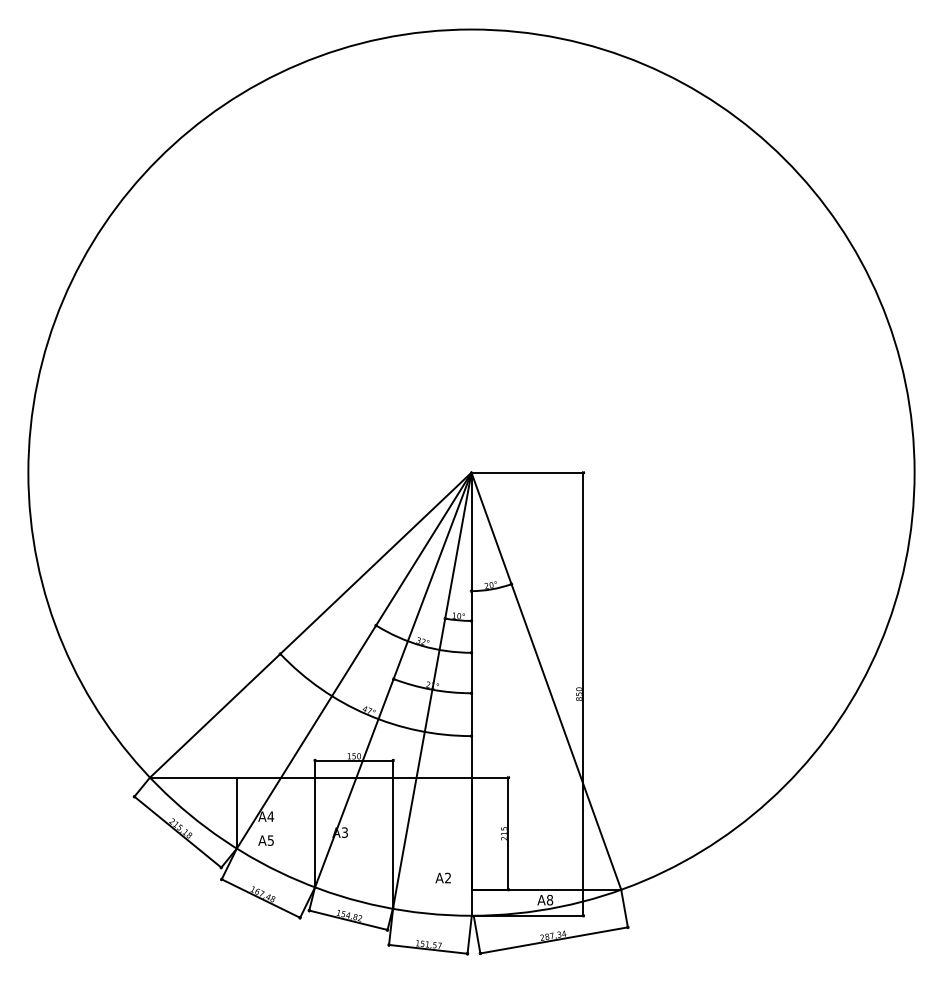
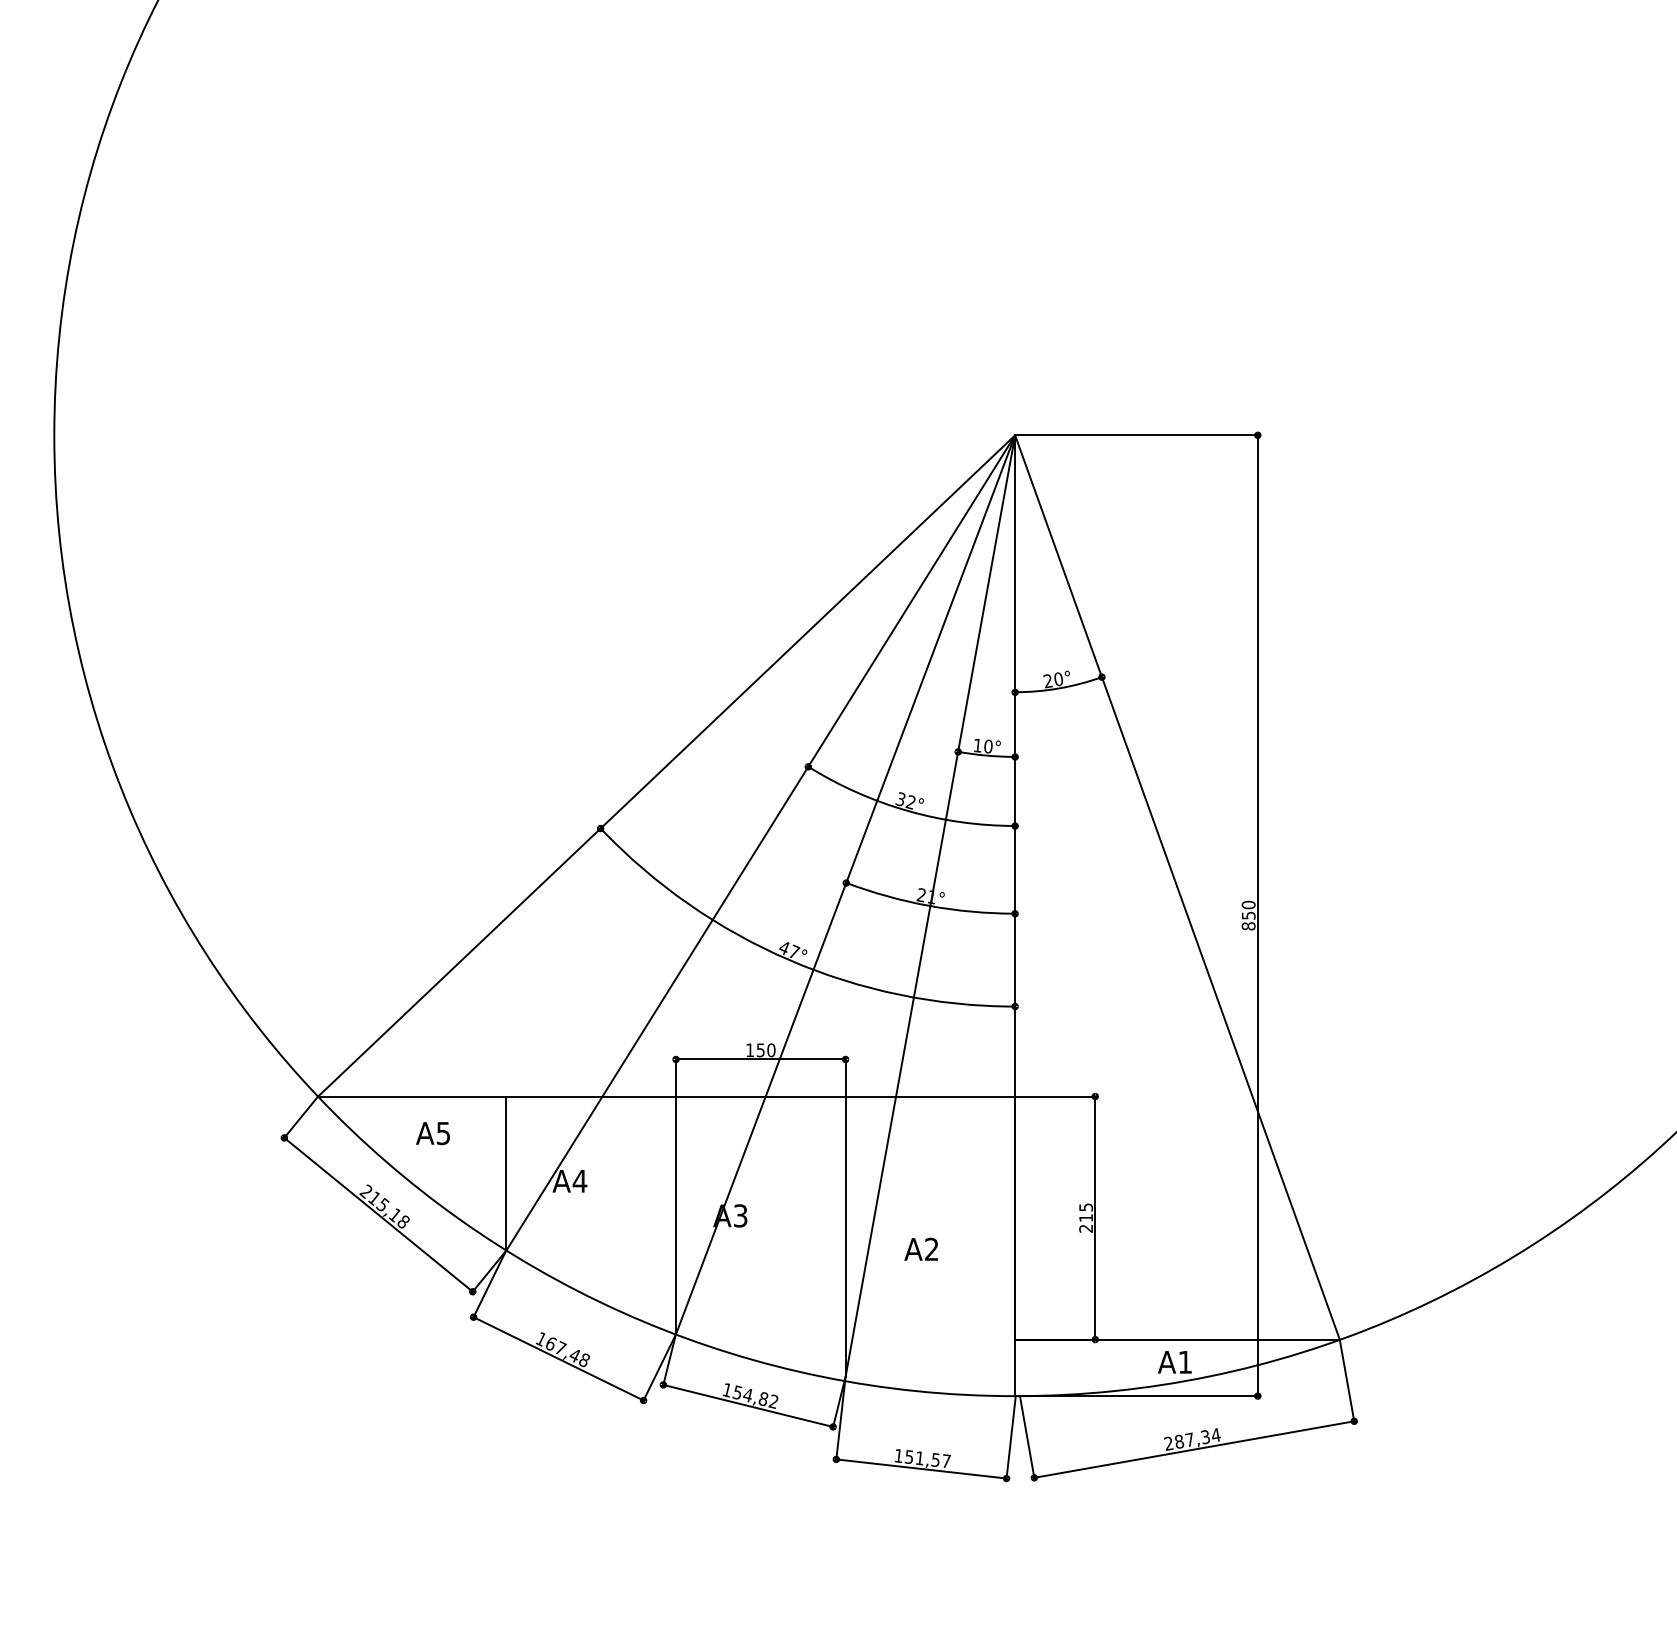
text: (265, 840) -> (431, 1133), moved
text: (442, 877) -> (919, 1248), moved
text: (549, 899) -> (1184, 1360), A8 -> A1

